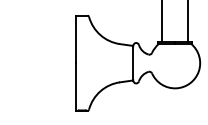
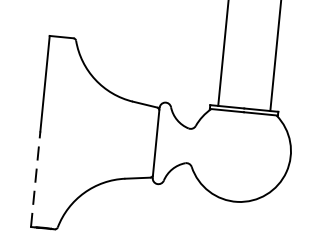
line: (75, 86) -> (35, 178), solid -> dashed

